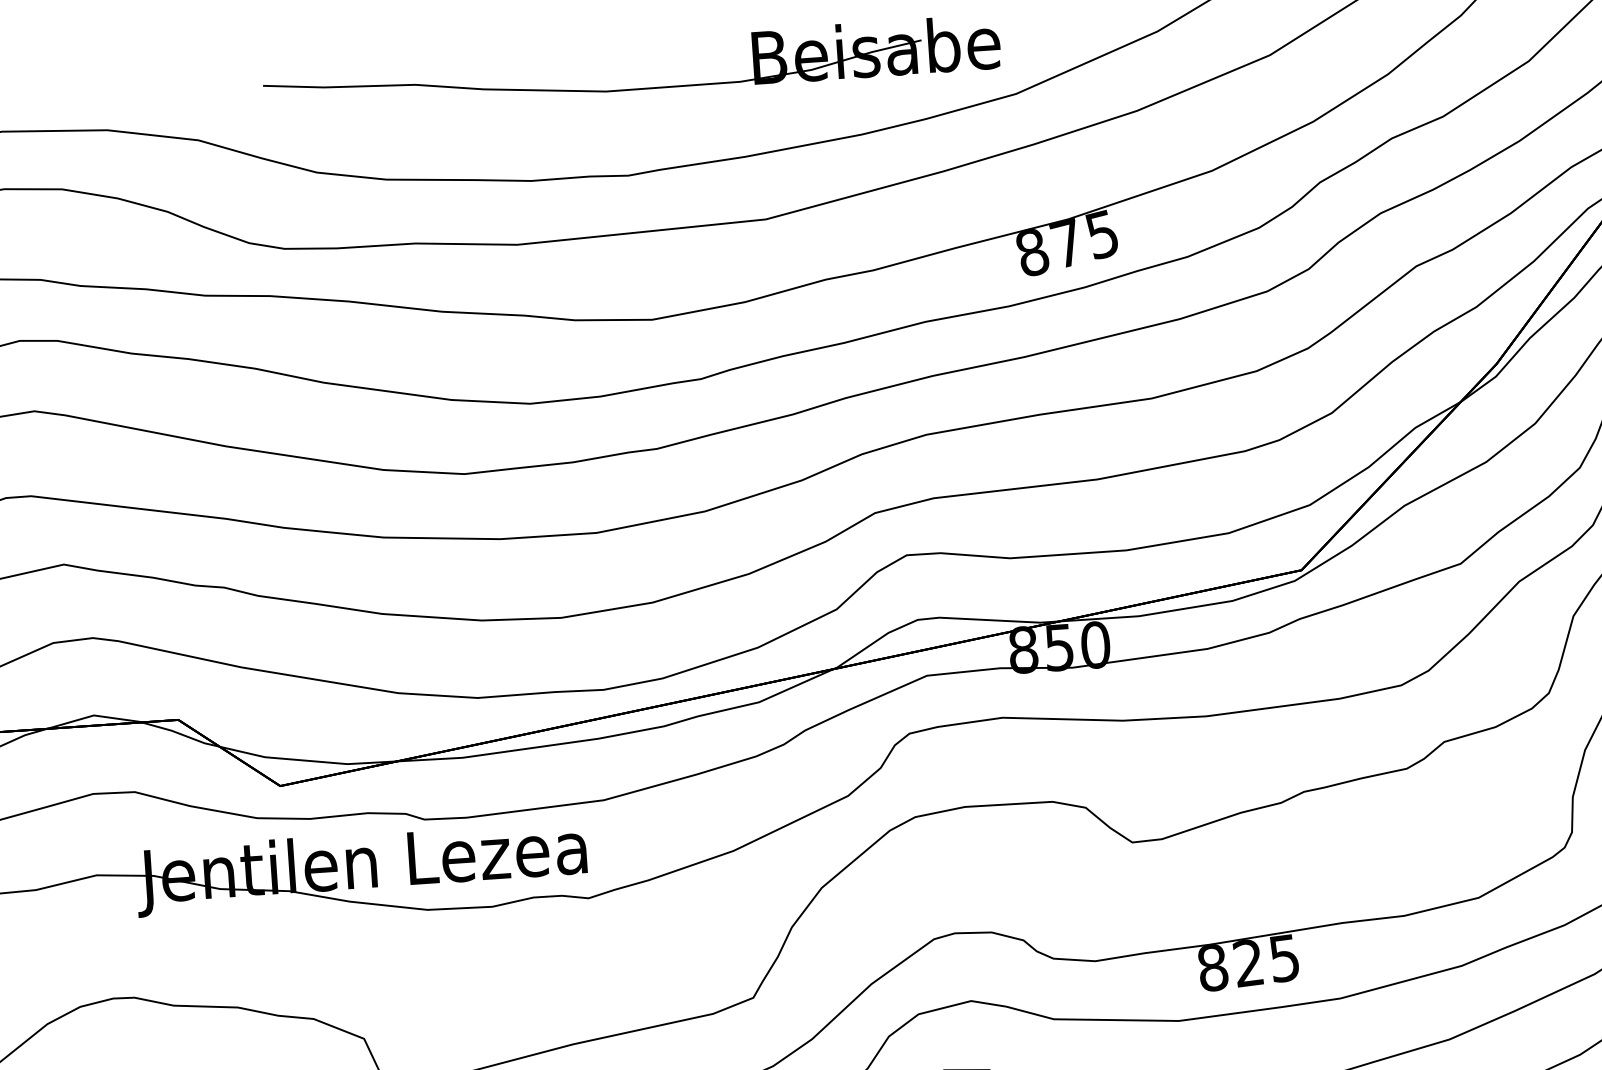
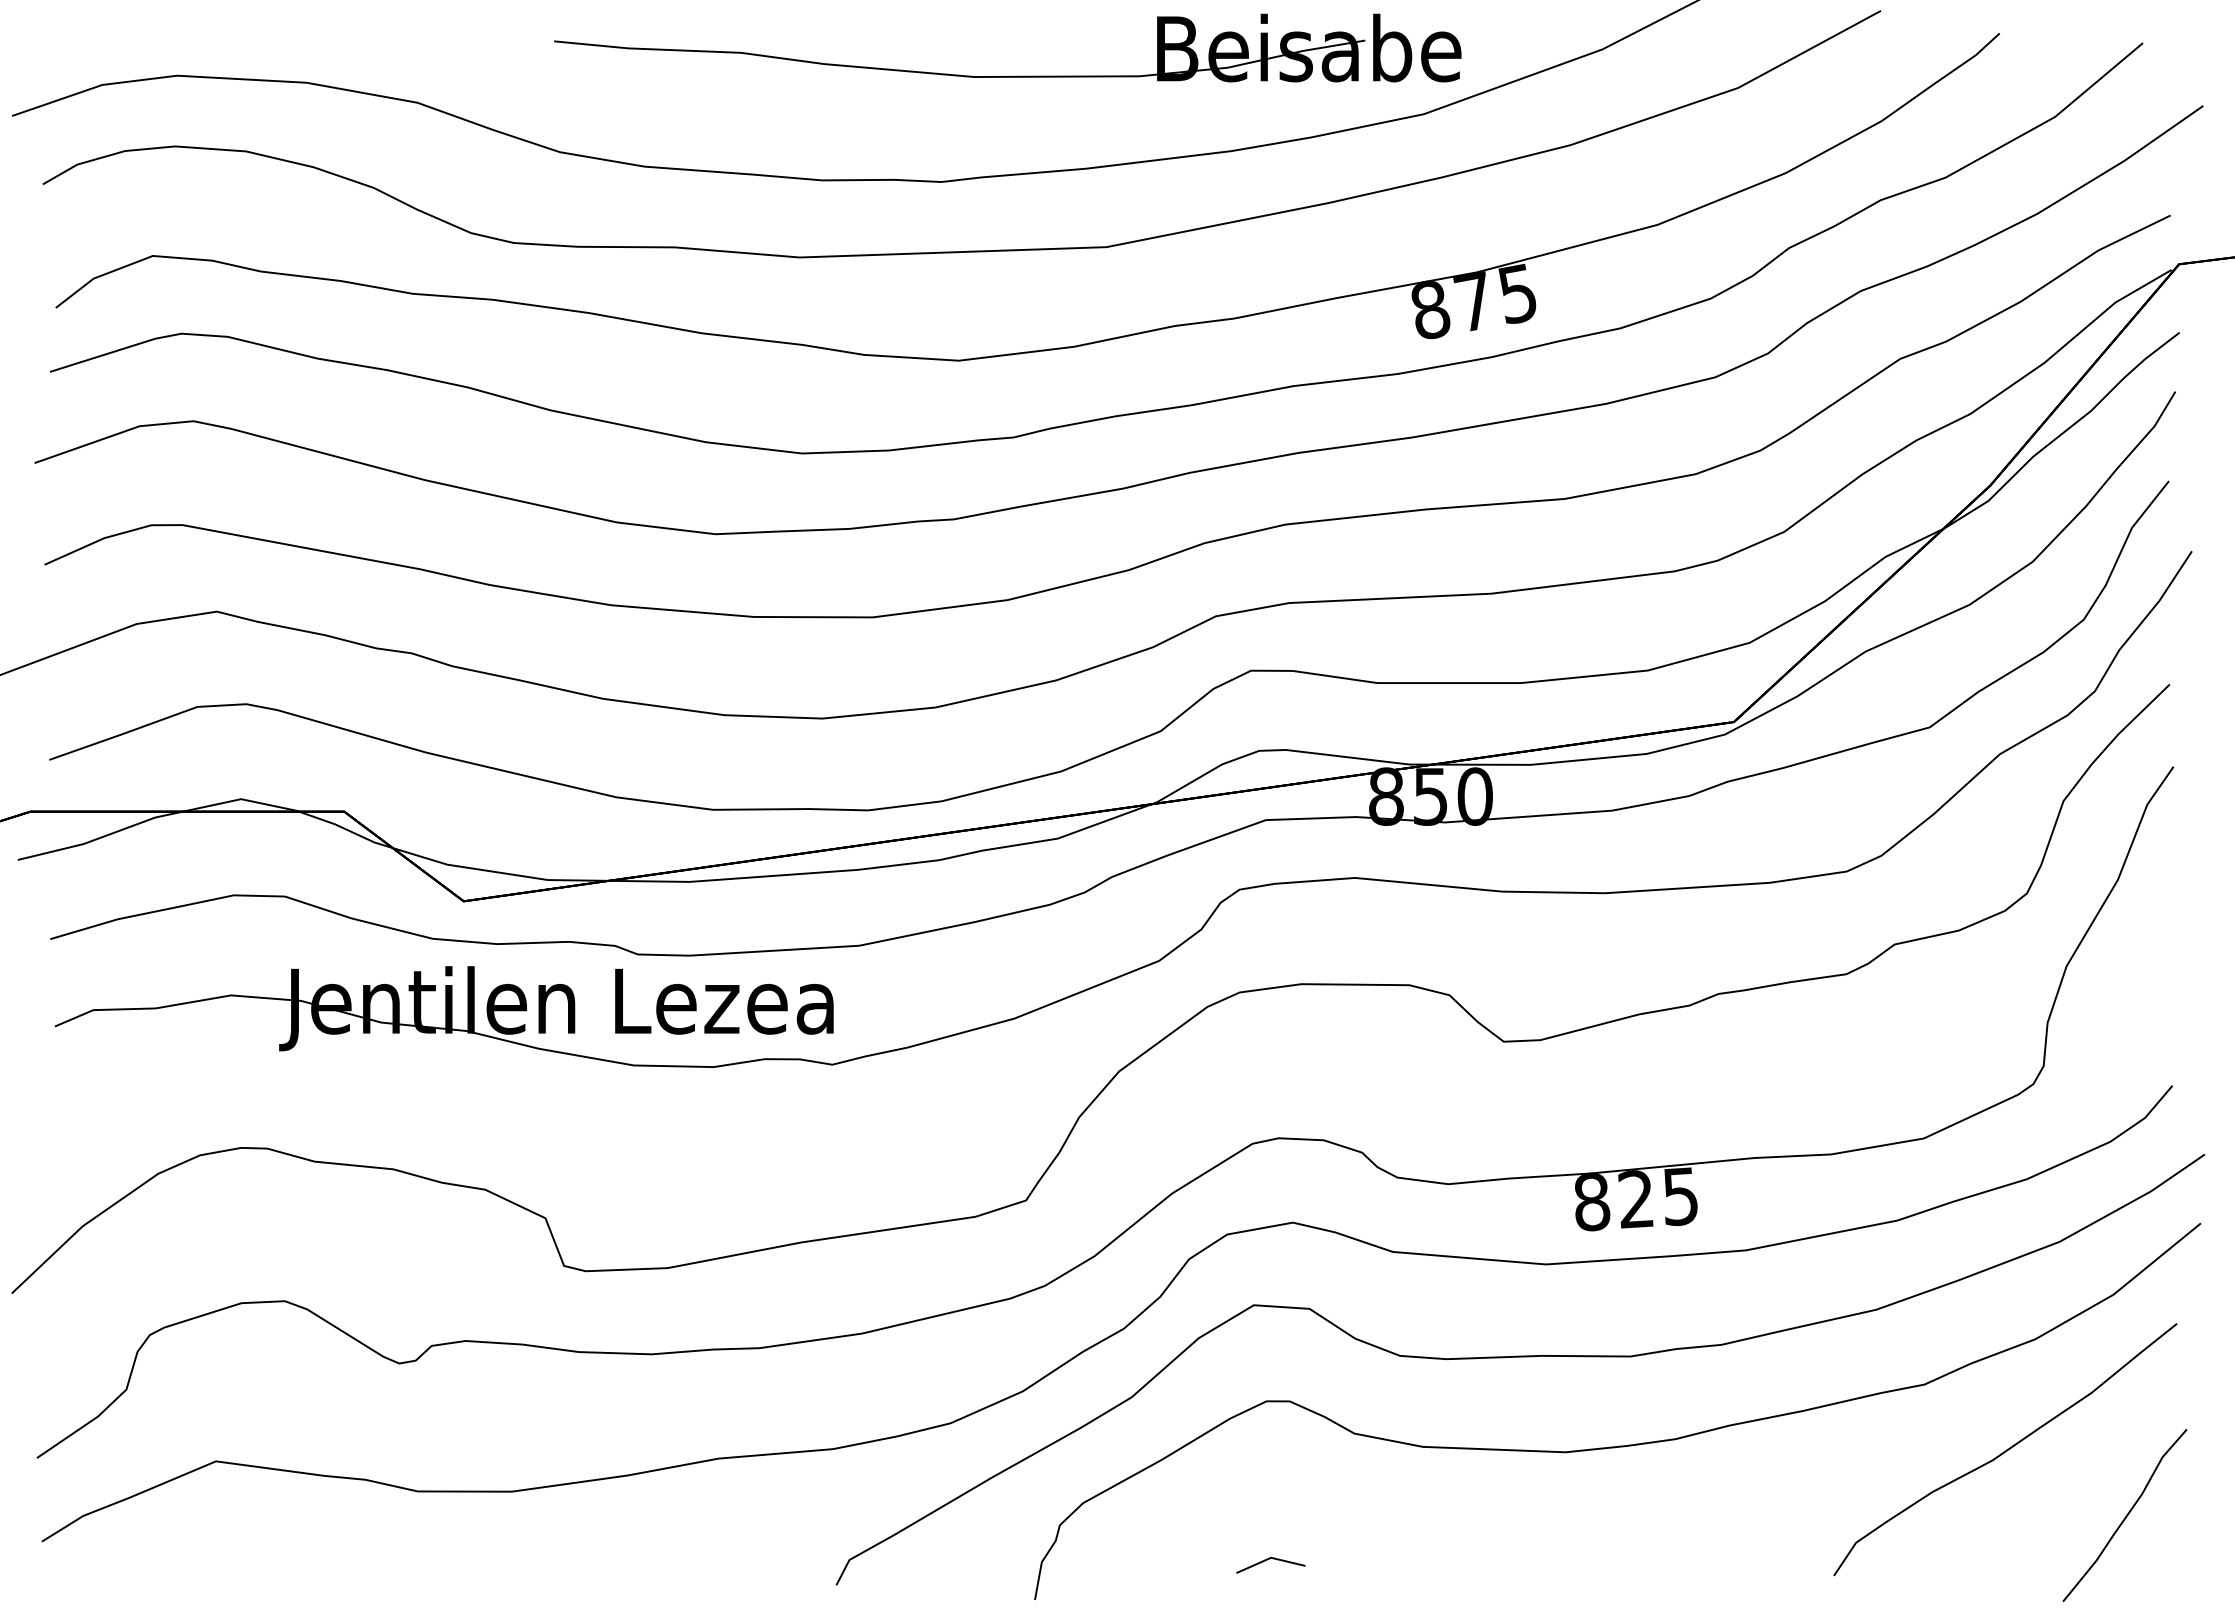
part: (638, 88) -> (1014, 75), moved

